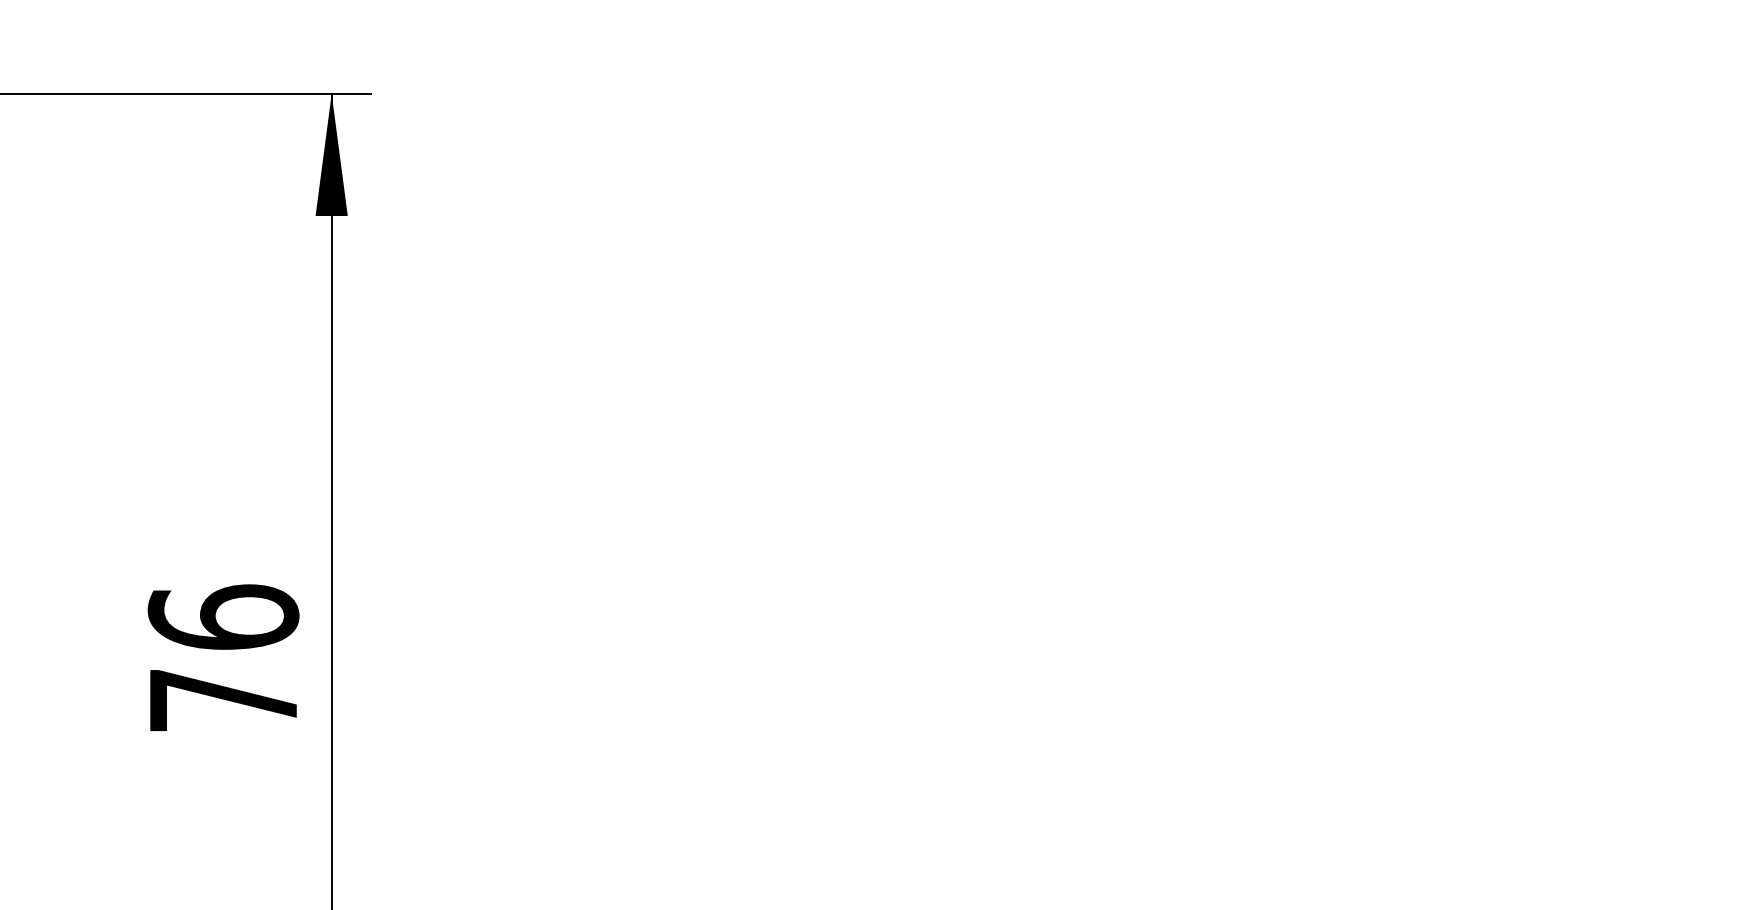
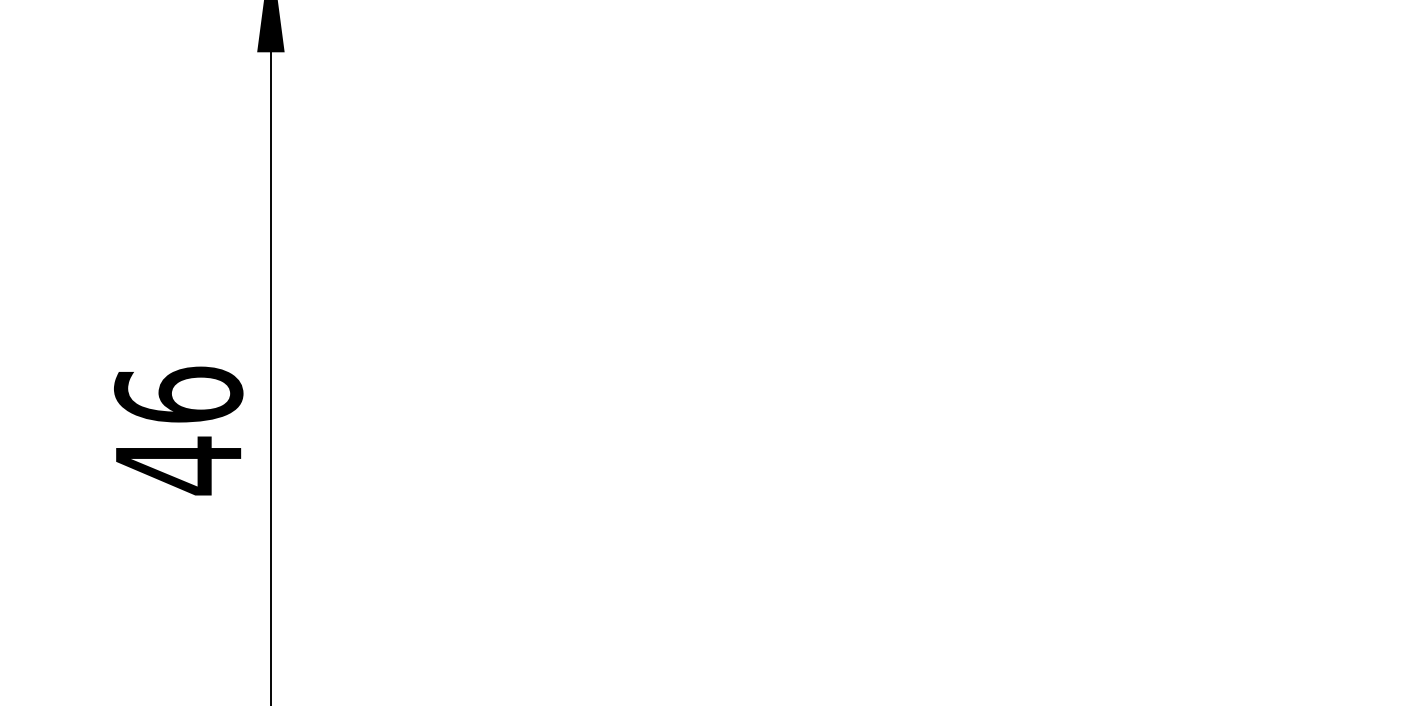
text: (223, 700) -> (178, 465), 76 -> 46

